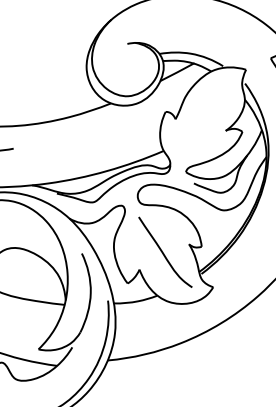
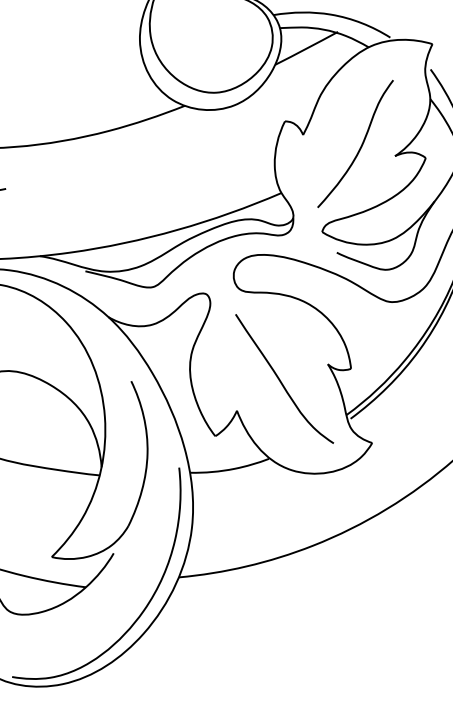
curve: (206, 124) -> (359, 144), added

